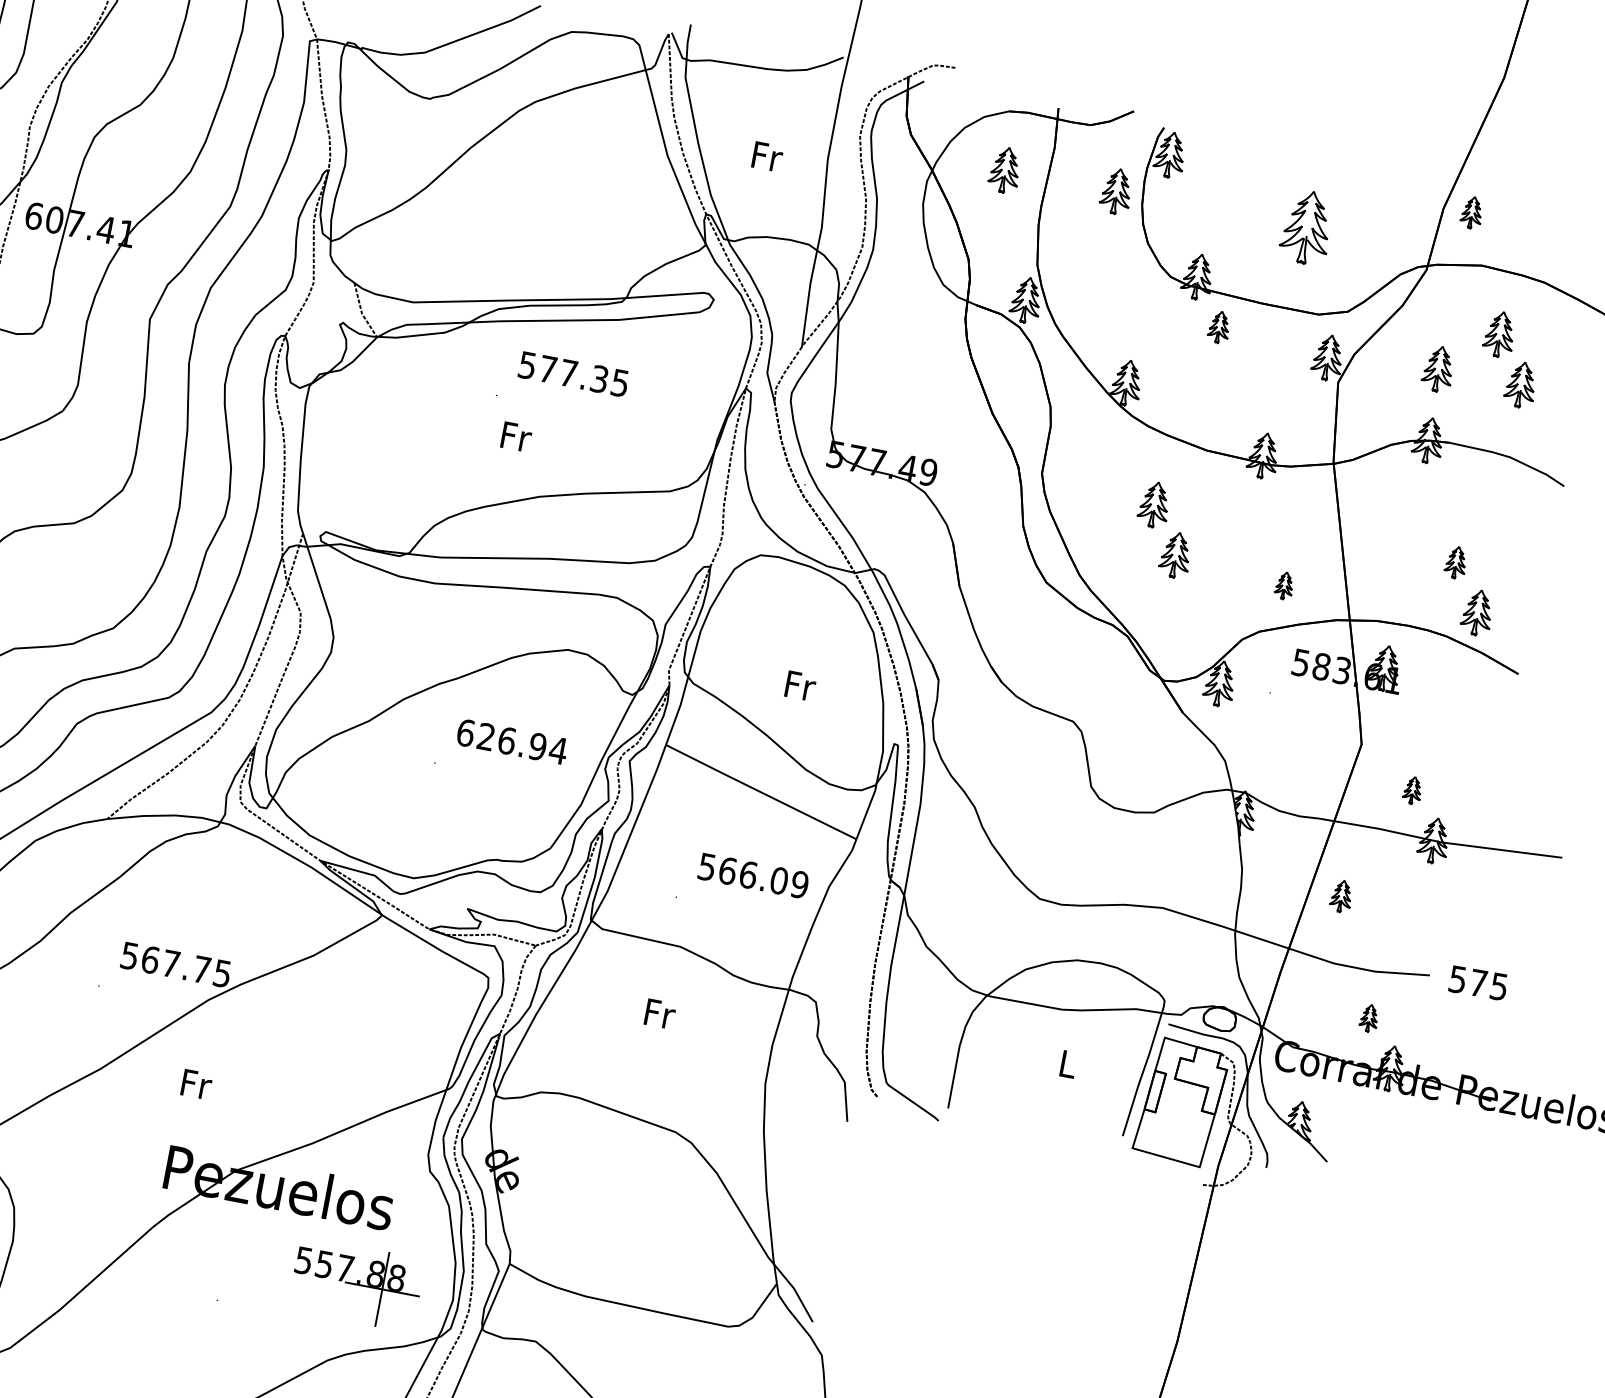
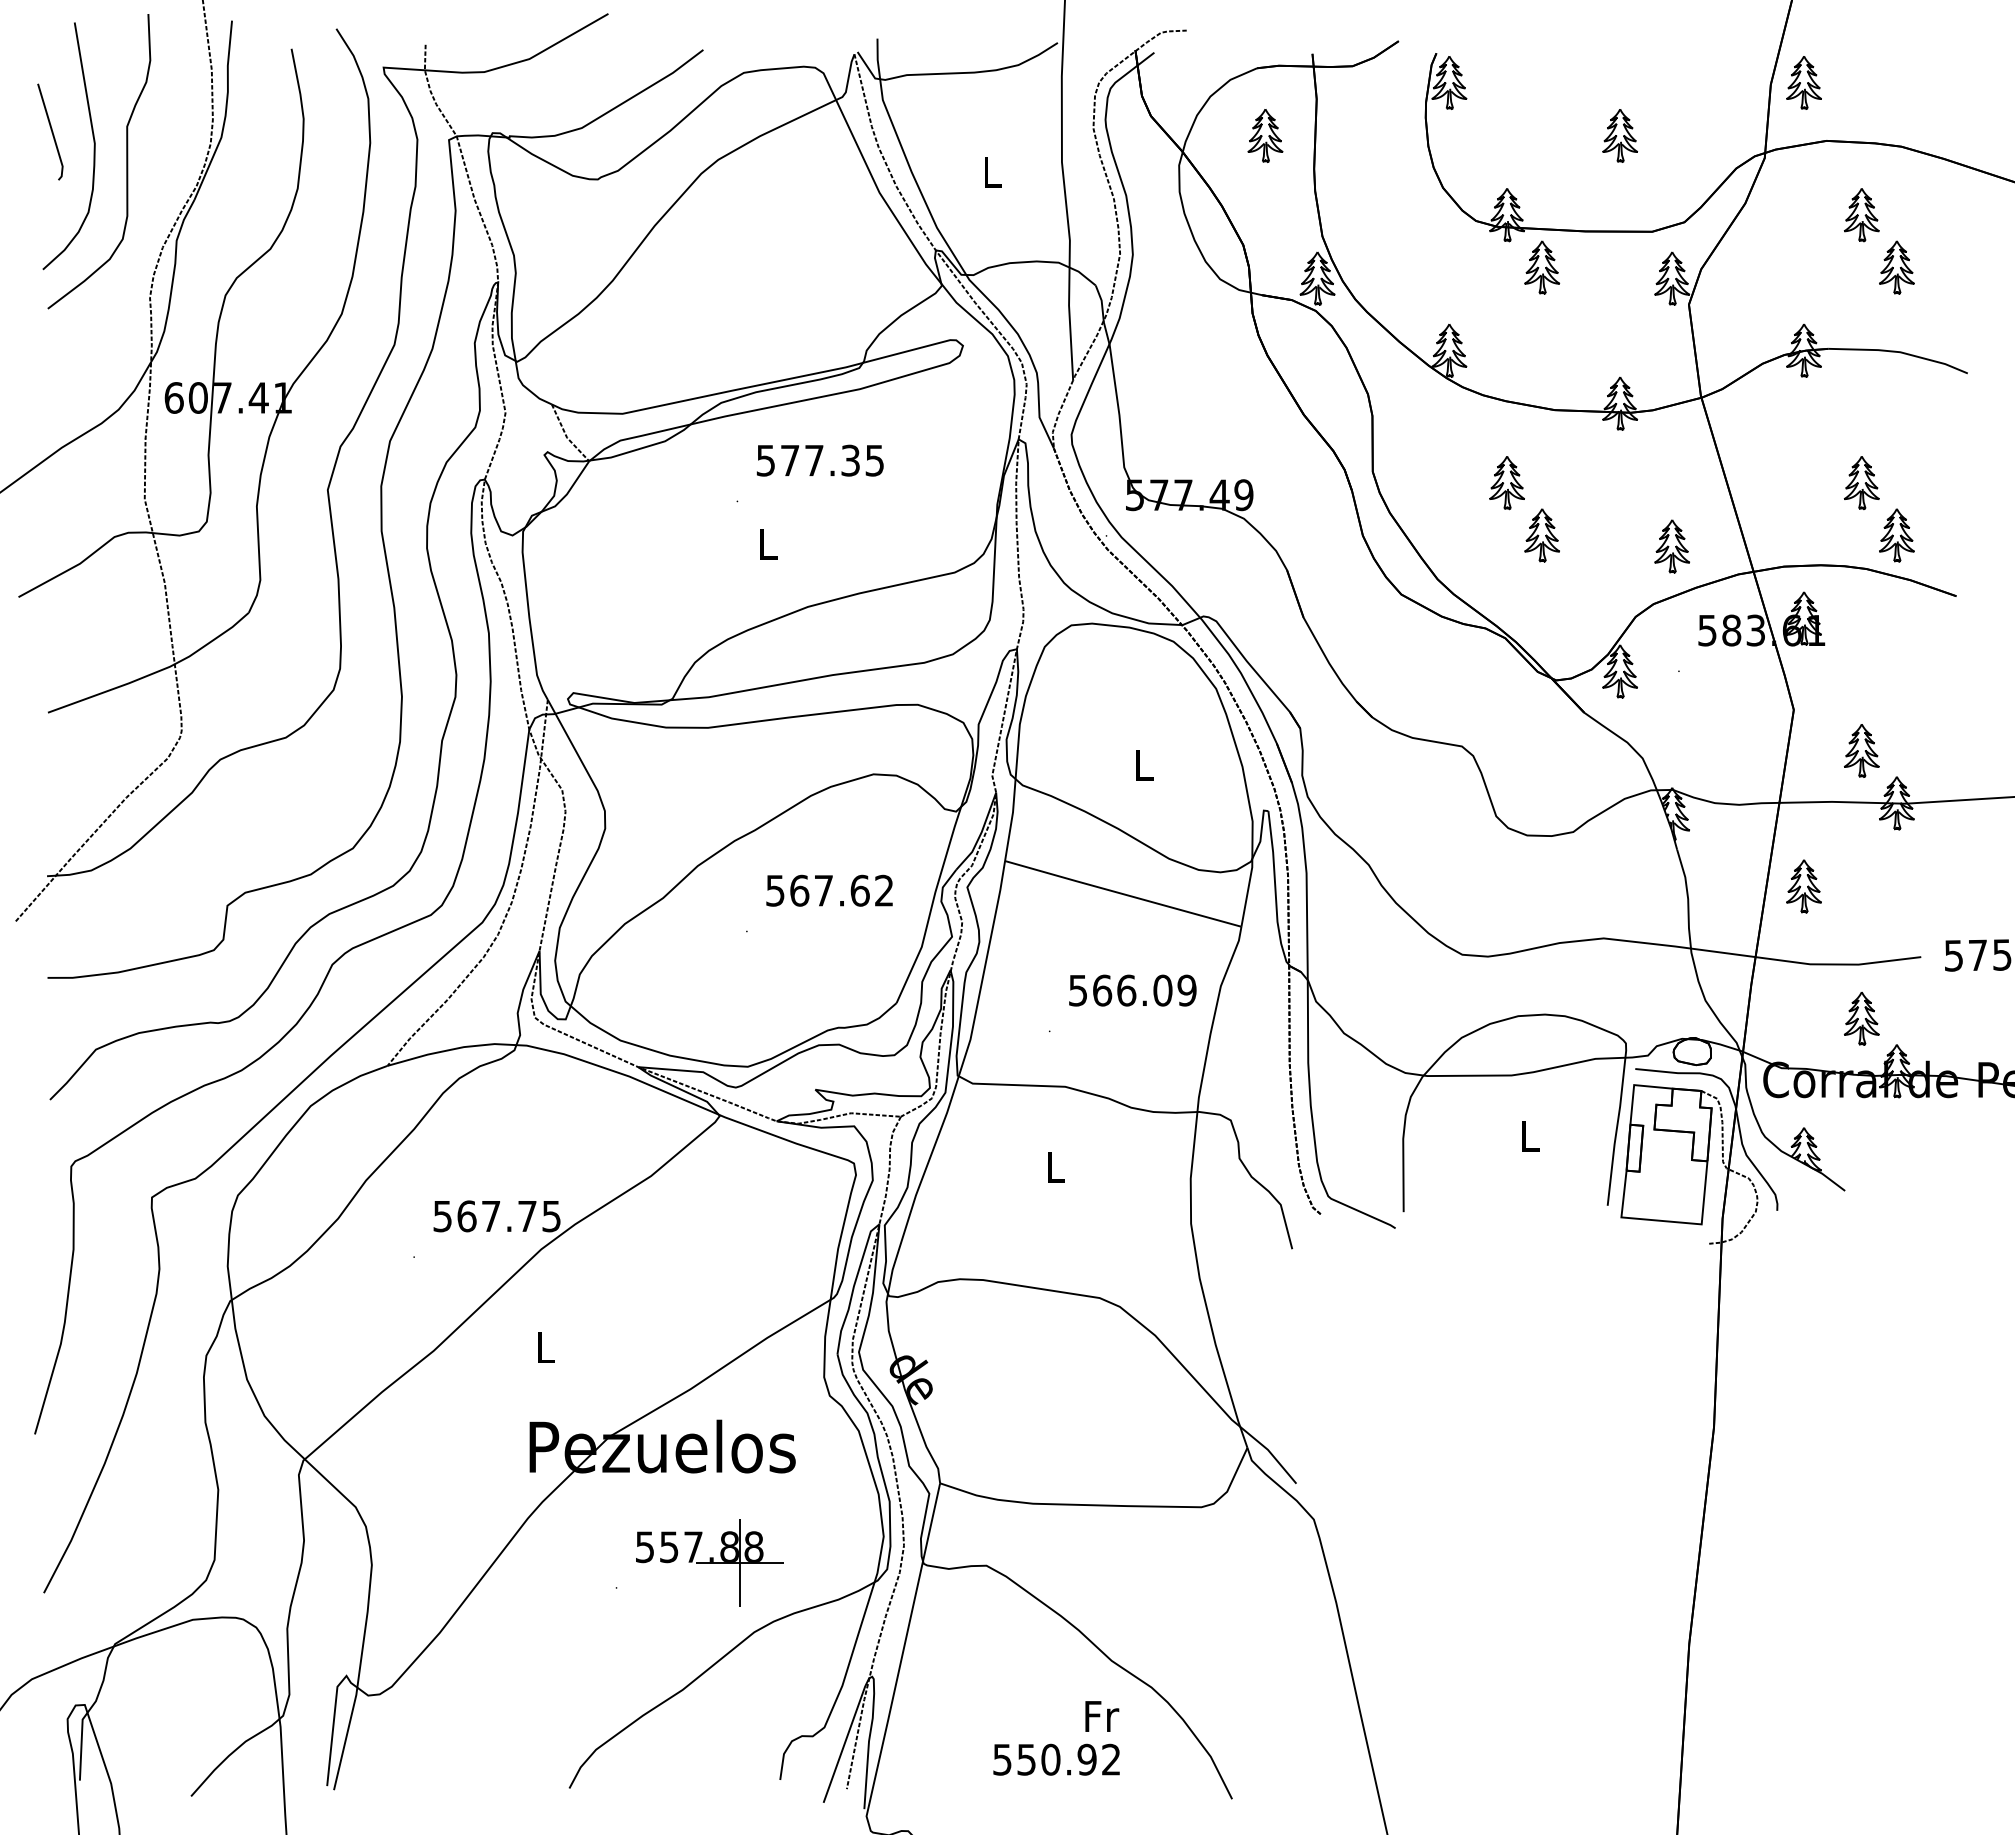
text: (768, 156) -> (993, 171), Fr -> L
part: (1116, 191) -> (1396, 135), removed
part: (1471, 212) -> (1803, 82), size x1.43
part: (1306, 227) -> (1619, 135), size x0.62
part: (1219, 327) -> (1542, 267), size x1.43
part: (1438, 368) -> (1799, 267), removed
text: (517, 436) -> (769, 543), Fr -> L
part: (1455, 562) -> (1861, 483), size x1.43
part: (1284, 585) -> (1671, 546), size x1.67
text: (801, 685) -> (1145, 764), Fr -> L
text: (512, 741) -> (830, 890), 626.94 -> 567.62
part: (1412, 789) -> (1861, 750), size x1.67
part: (1341, 896) -> (1803, 886), size x1.43
text: (660, 1014) -> (1056, 1167), Fr -> L
part: (1369, 1017) -> (1861, 1018), size x1.67
text: (196, 1084) -> (546, 1347), Fr -> L
part: (356, 1284) -> (709, 1562), moved

